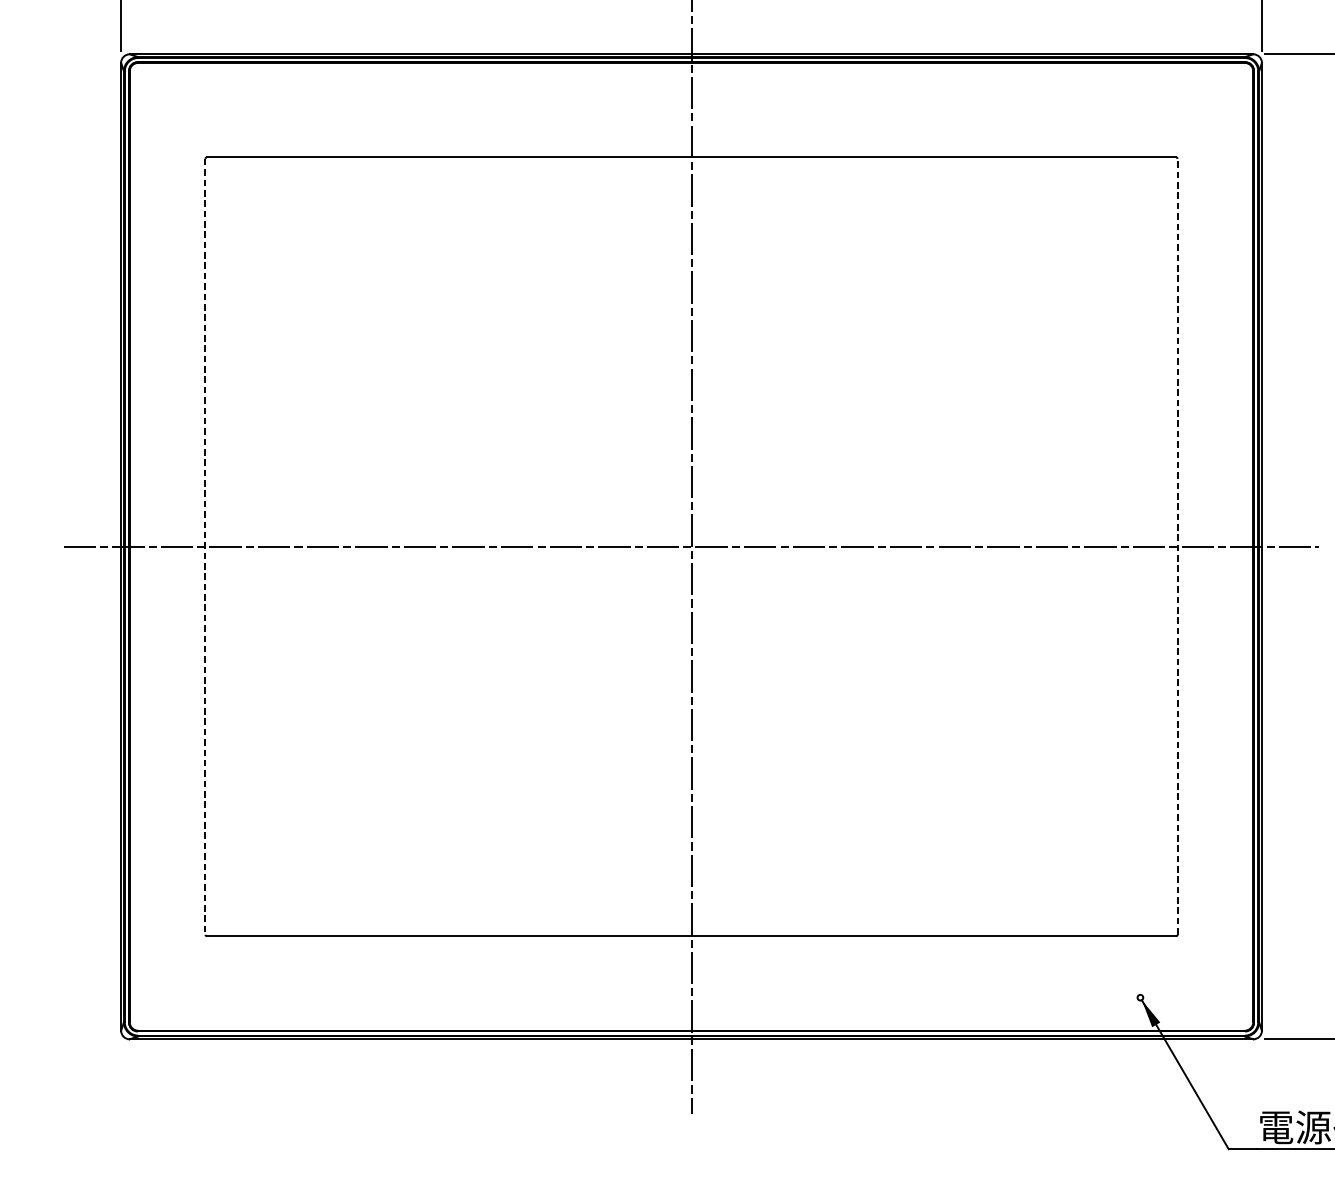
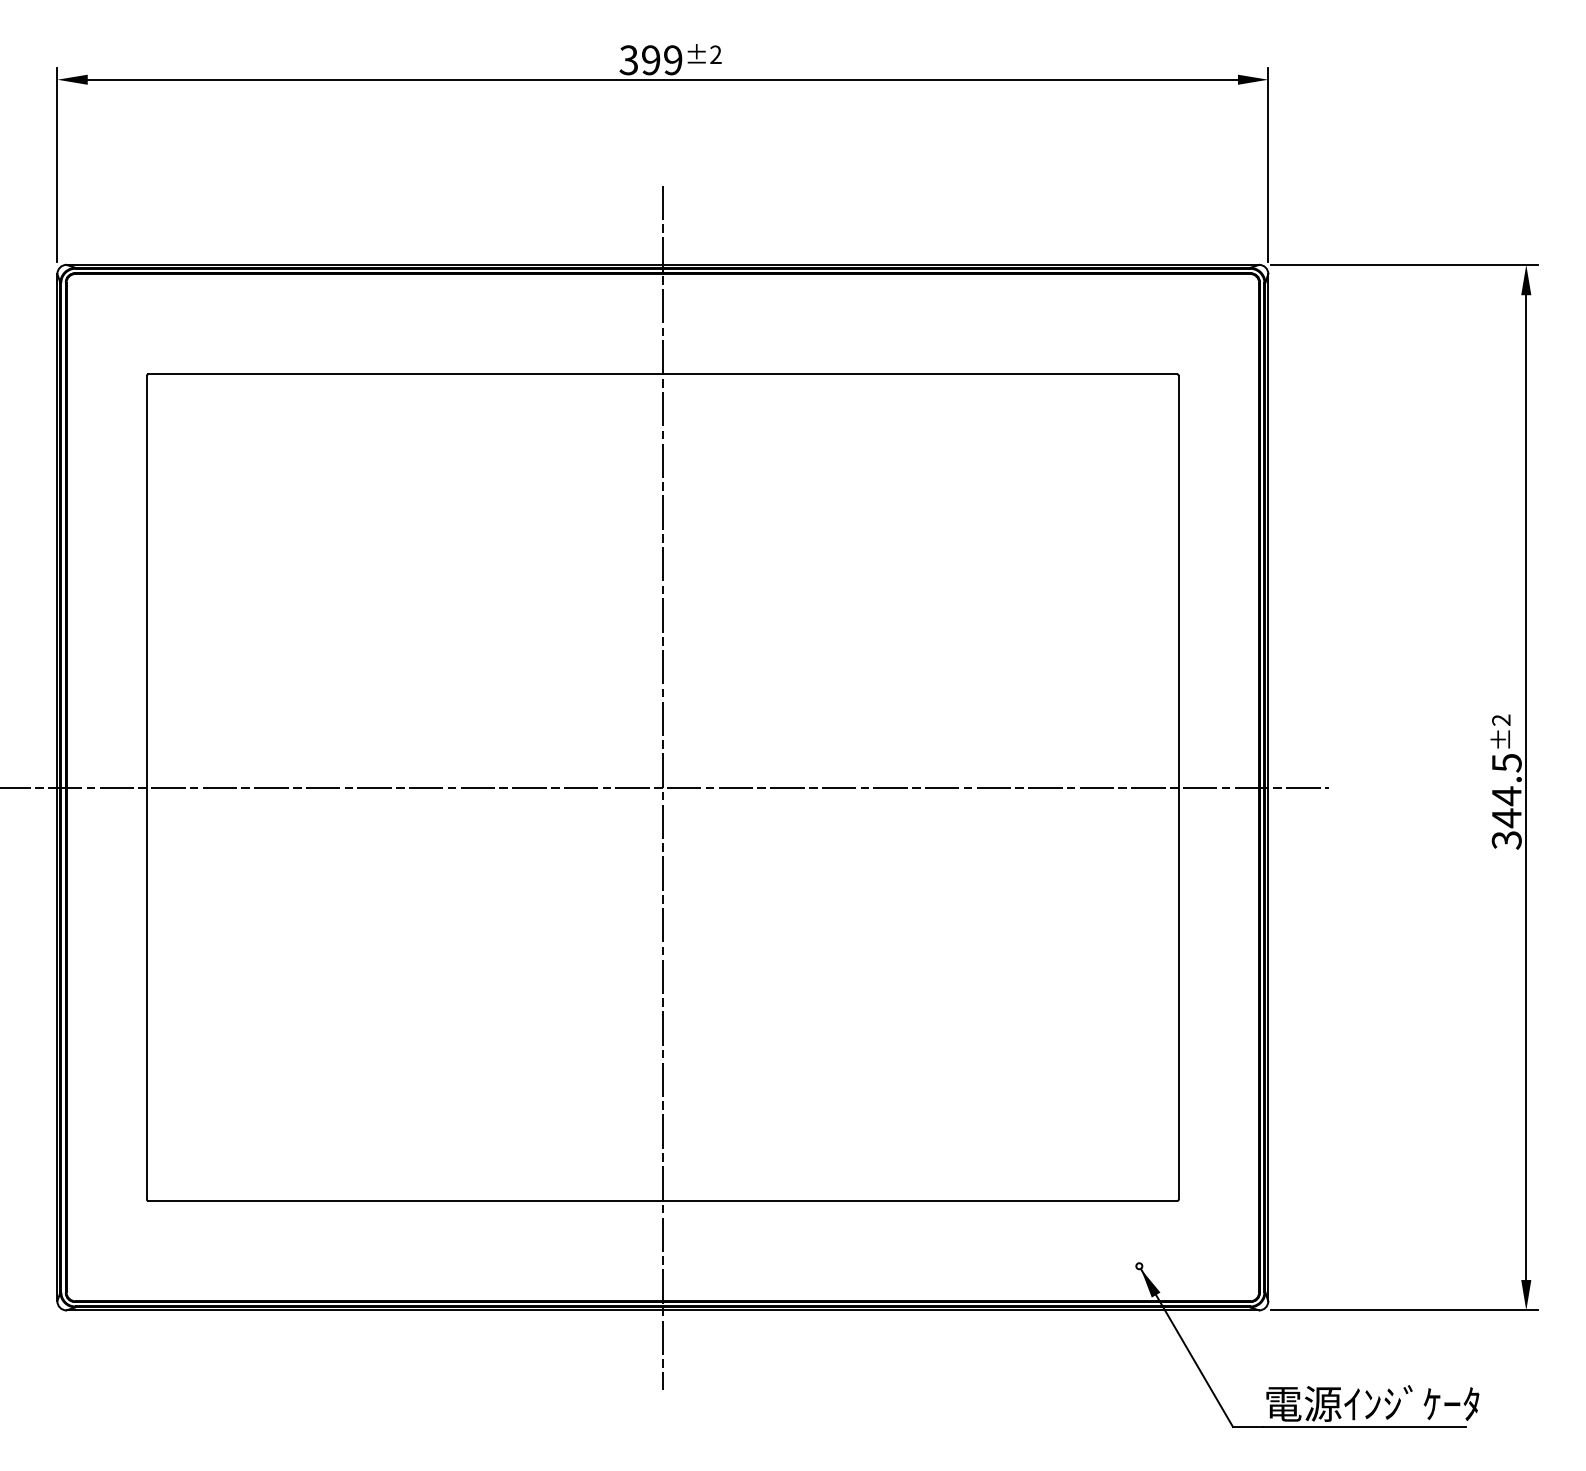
line: (205, 546) -> (146, 787), dashed -> solid
line: (1177, 546) -> (1178, 787), dashed -> solid

